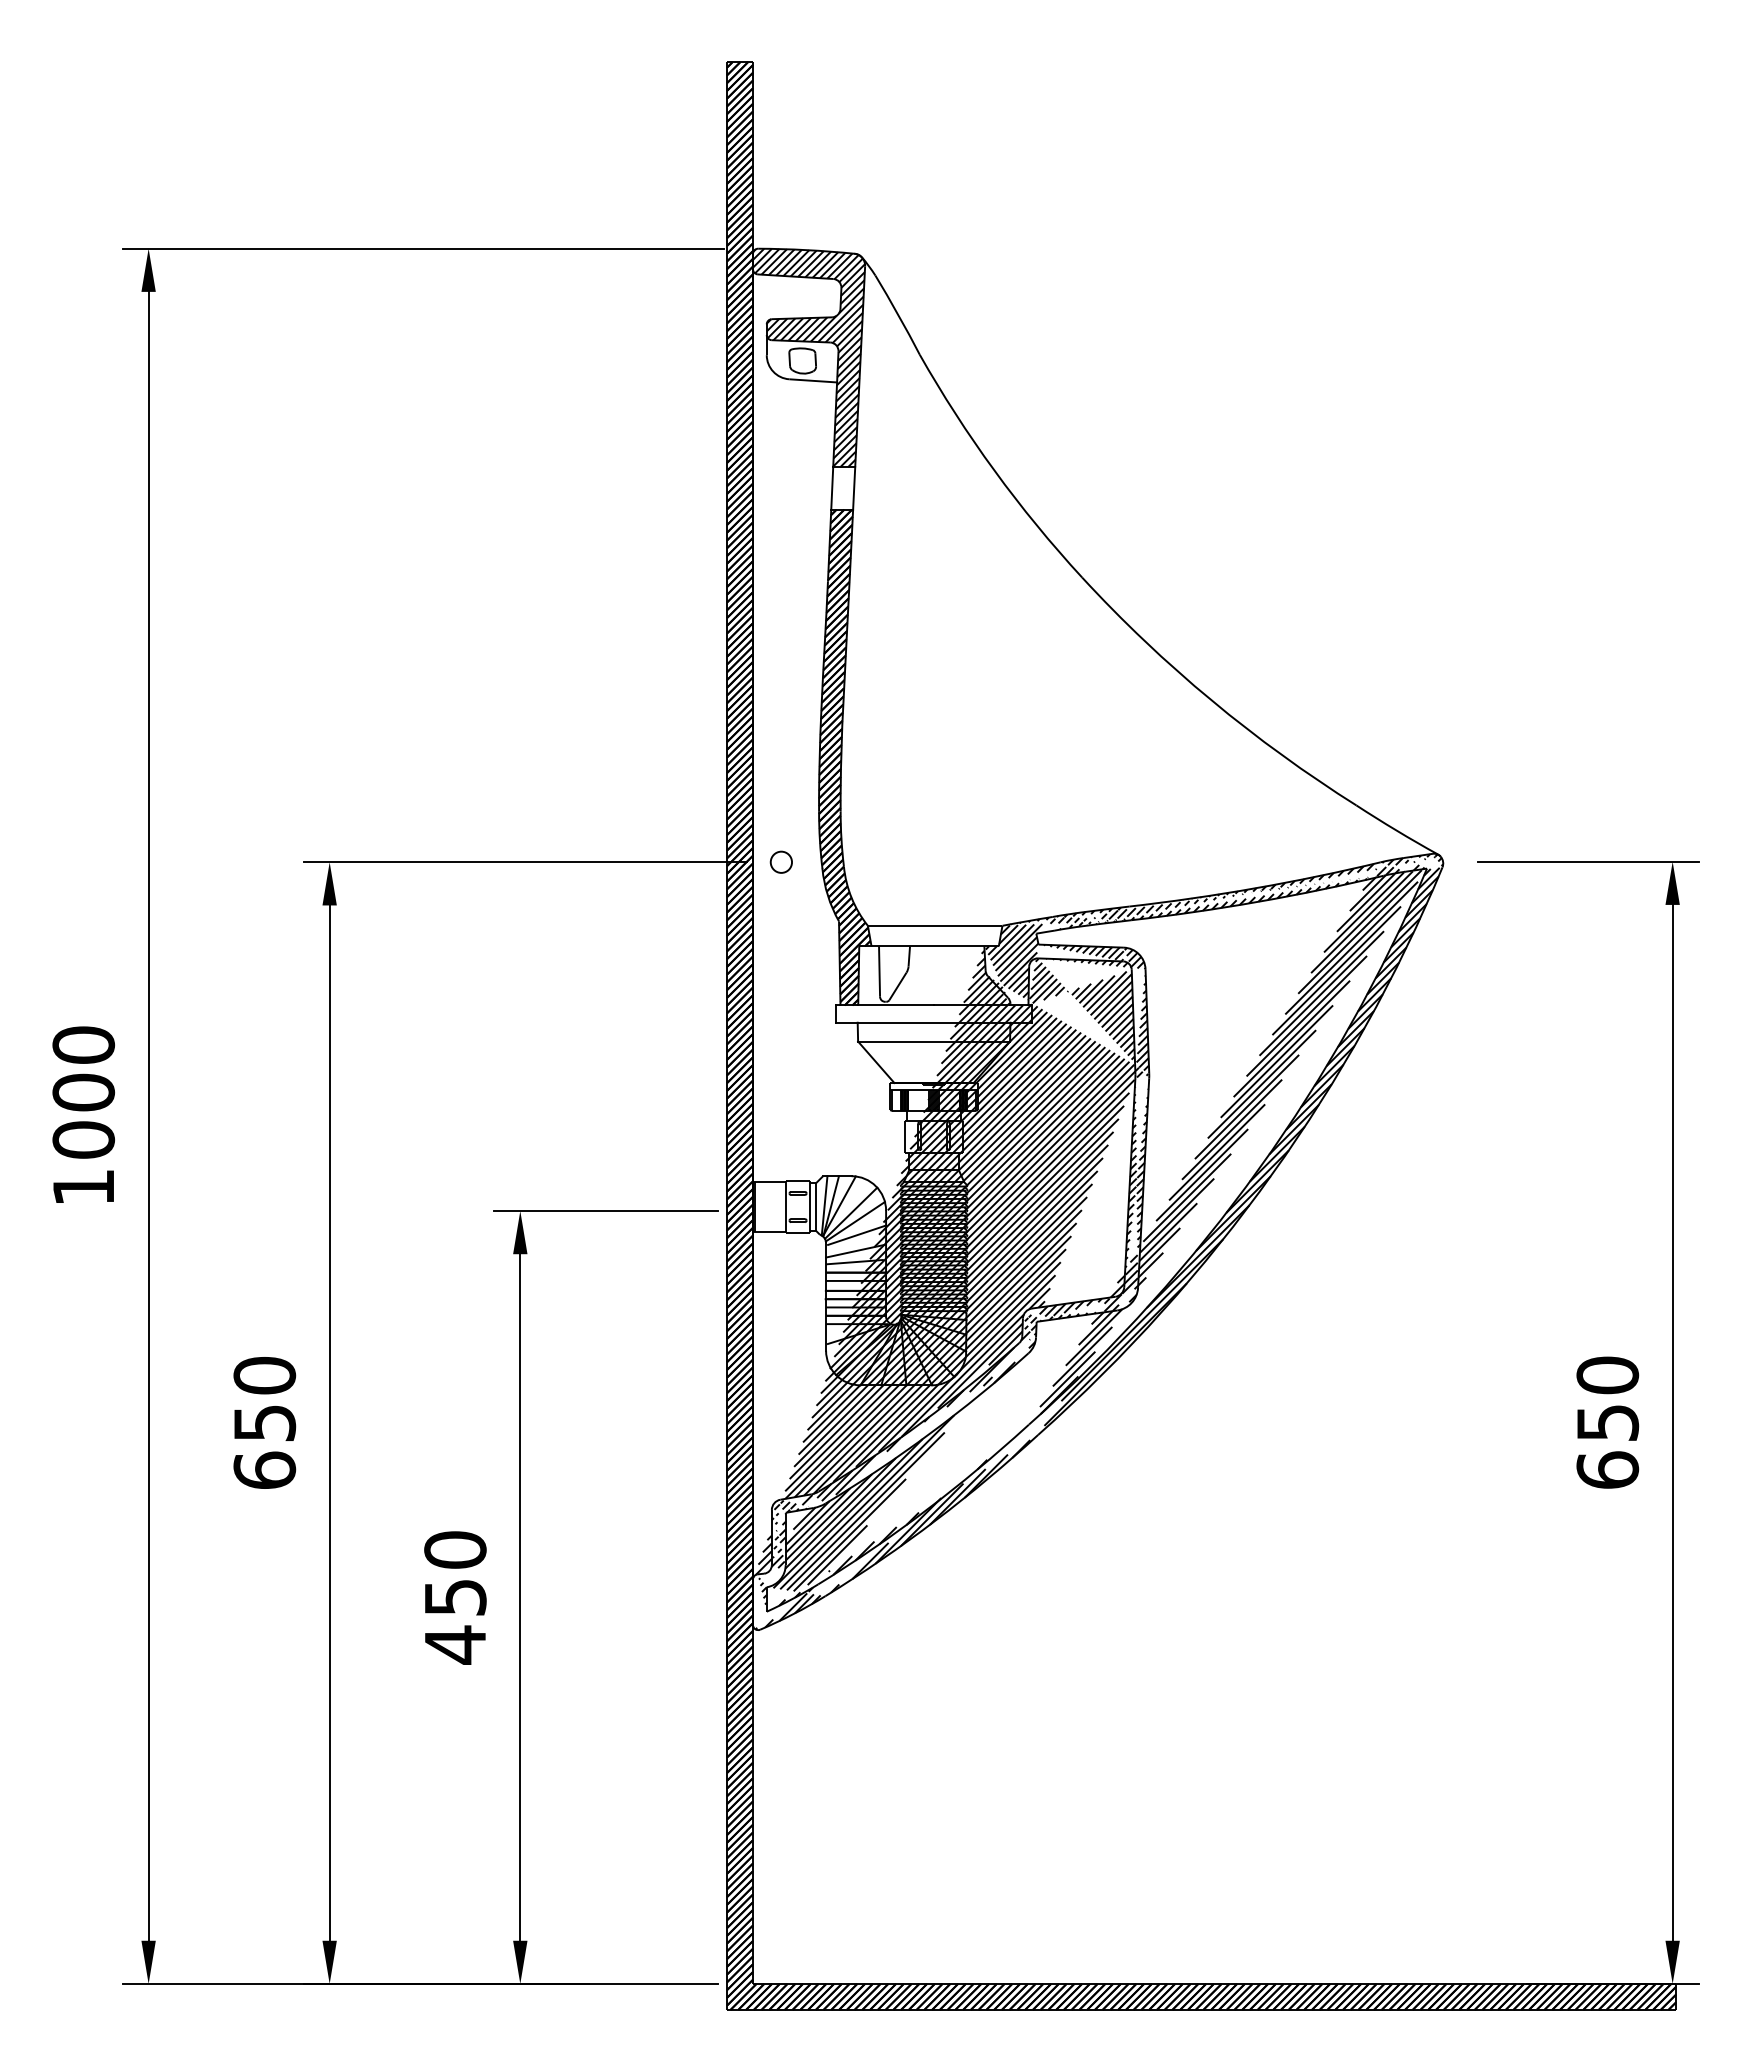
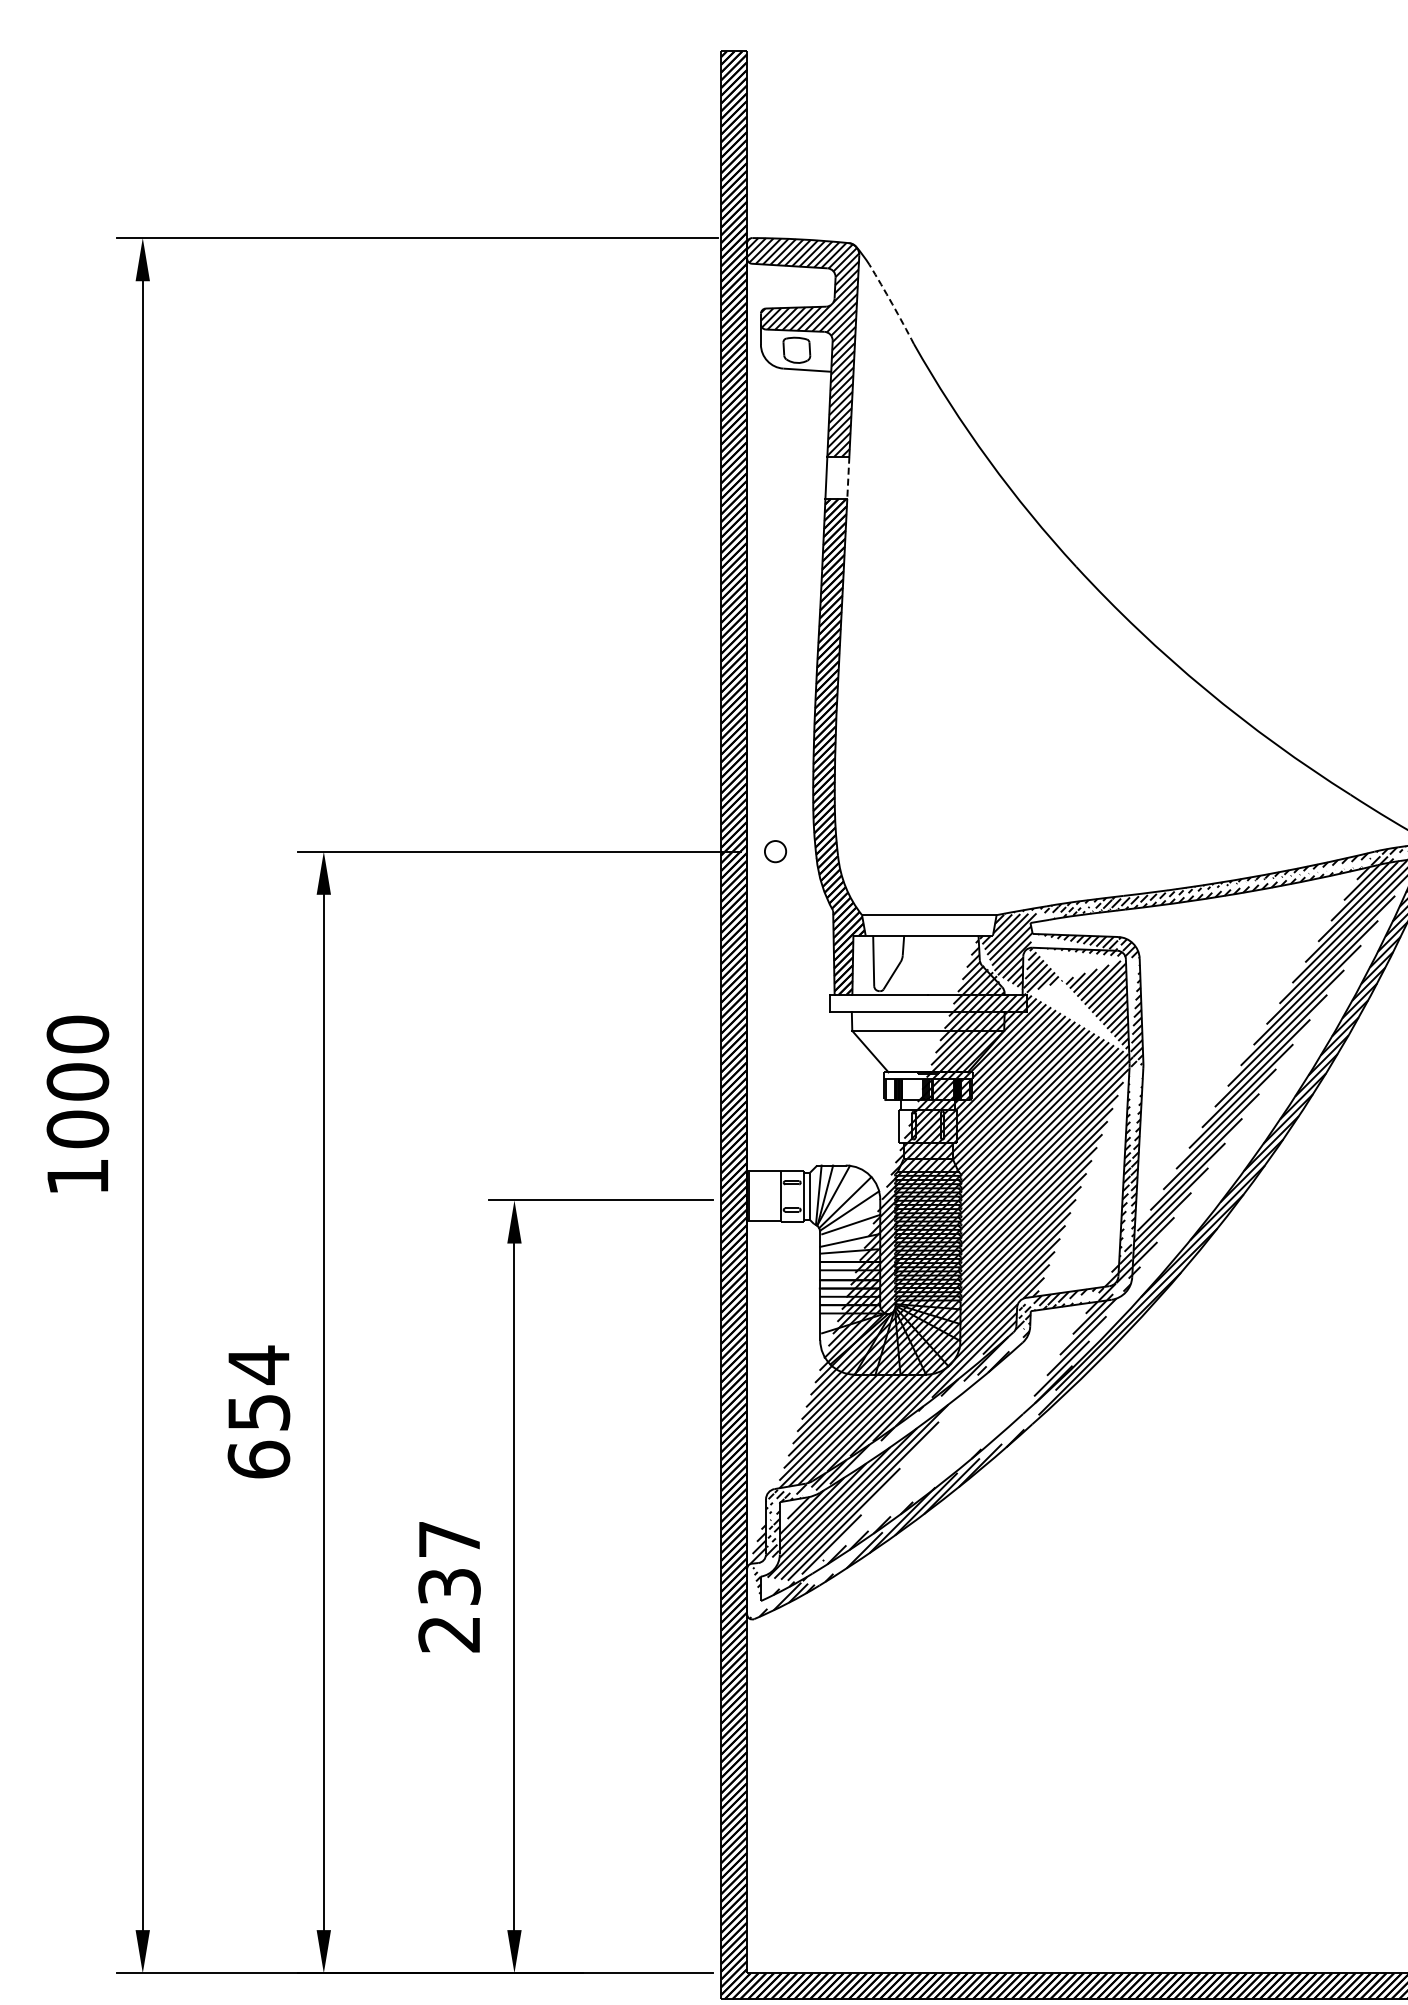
arc: (898, 314) -> (892, 303), solid -> dashed
line: (854, 488) -> (848, 477), solid -> dashed
text: (264, 1375) -> (258, 1364), 650 -> 654
text: (455, 1597) -> (449, 1586), 450 -> 237

